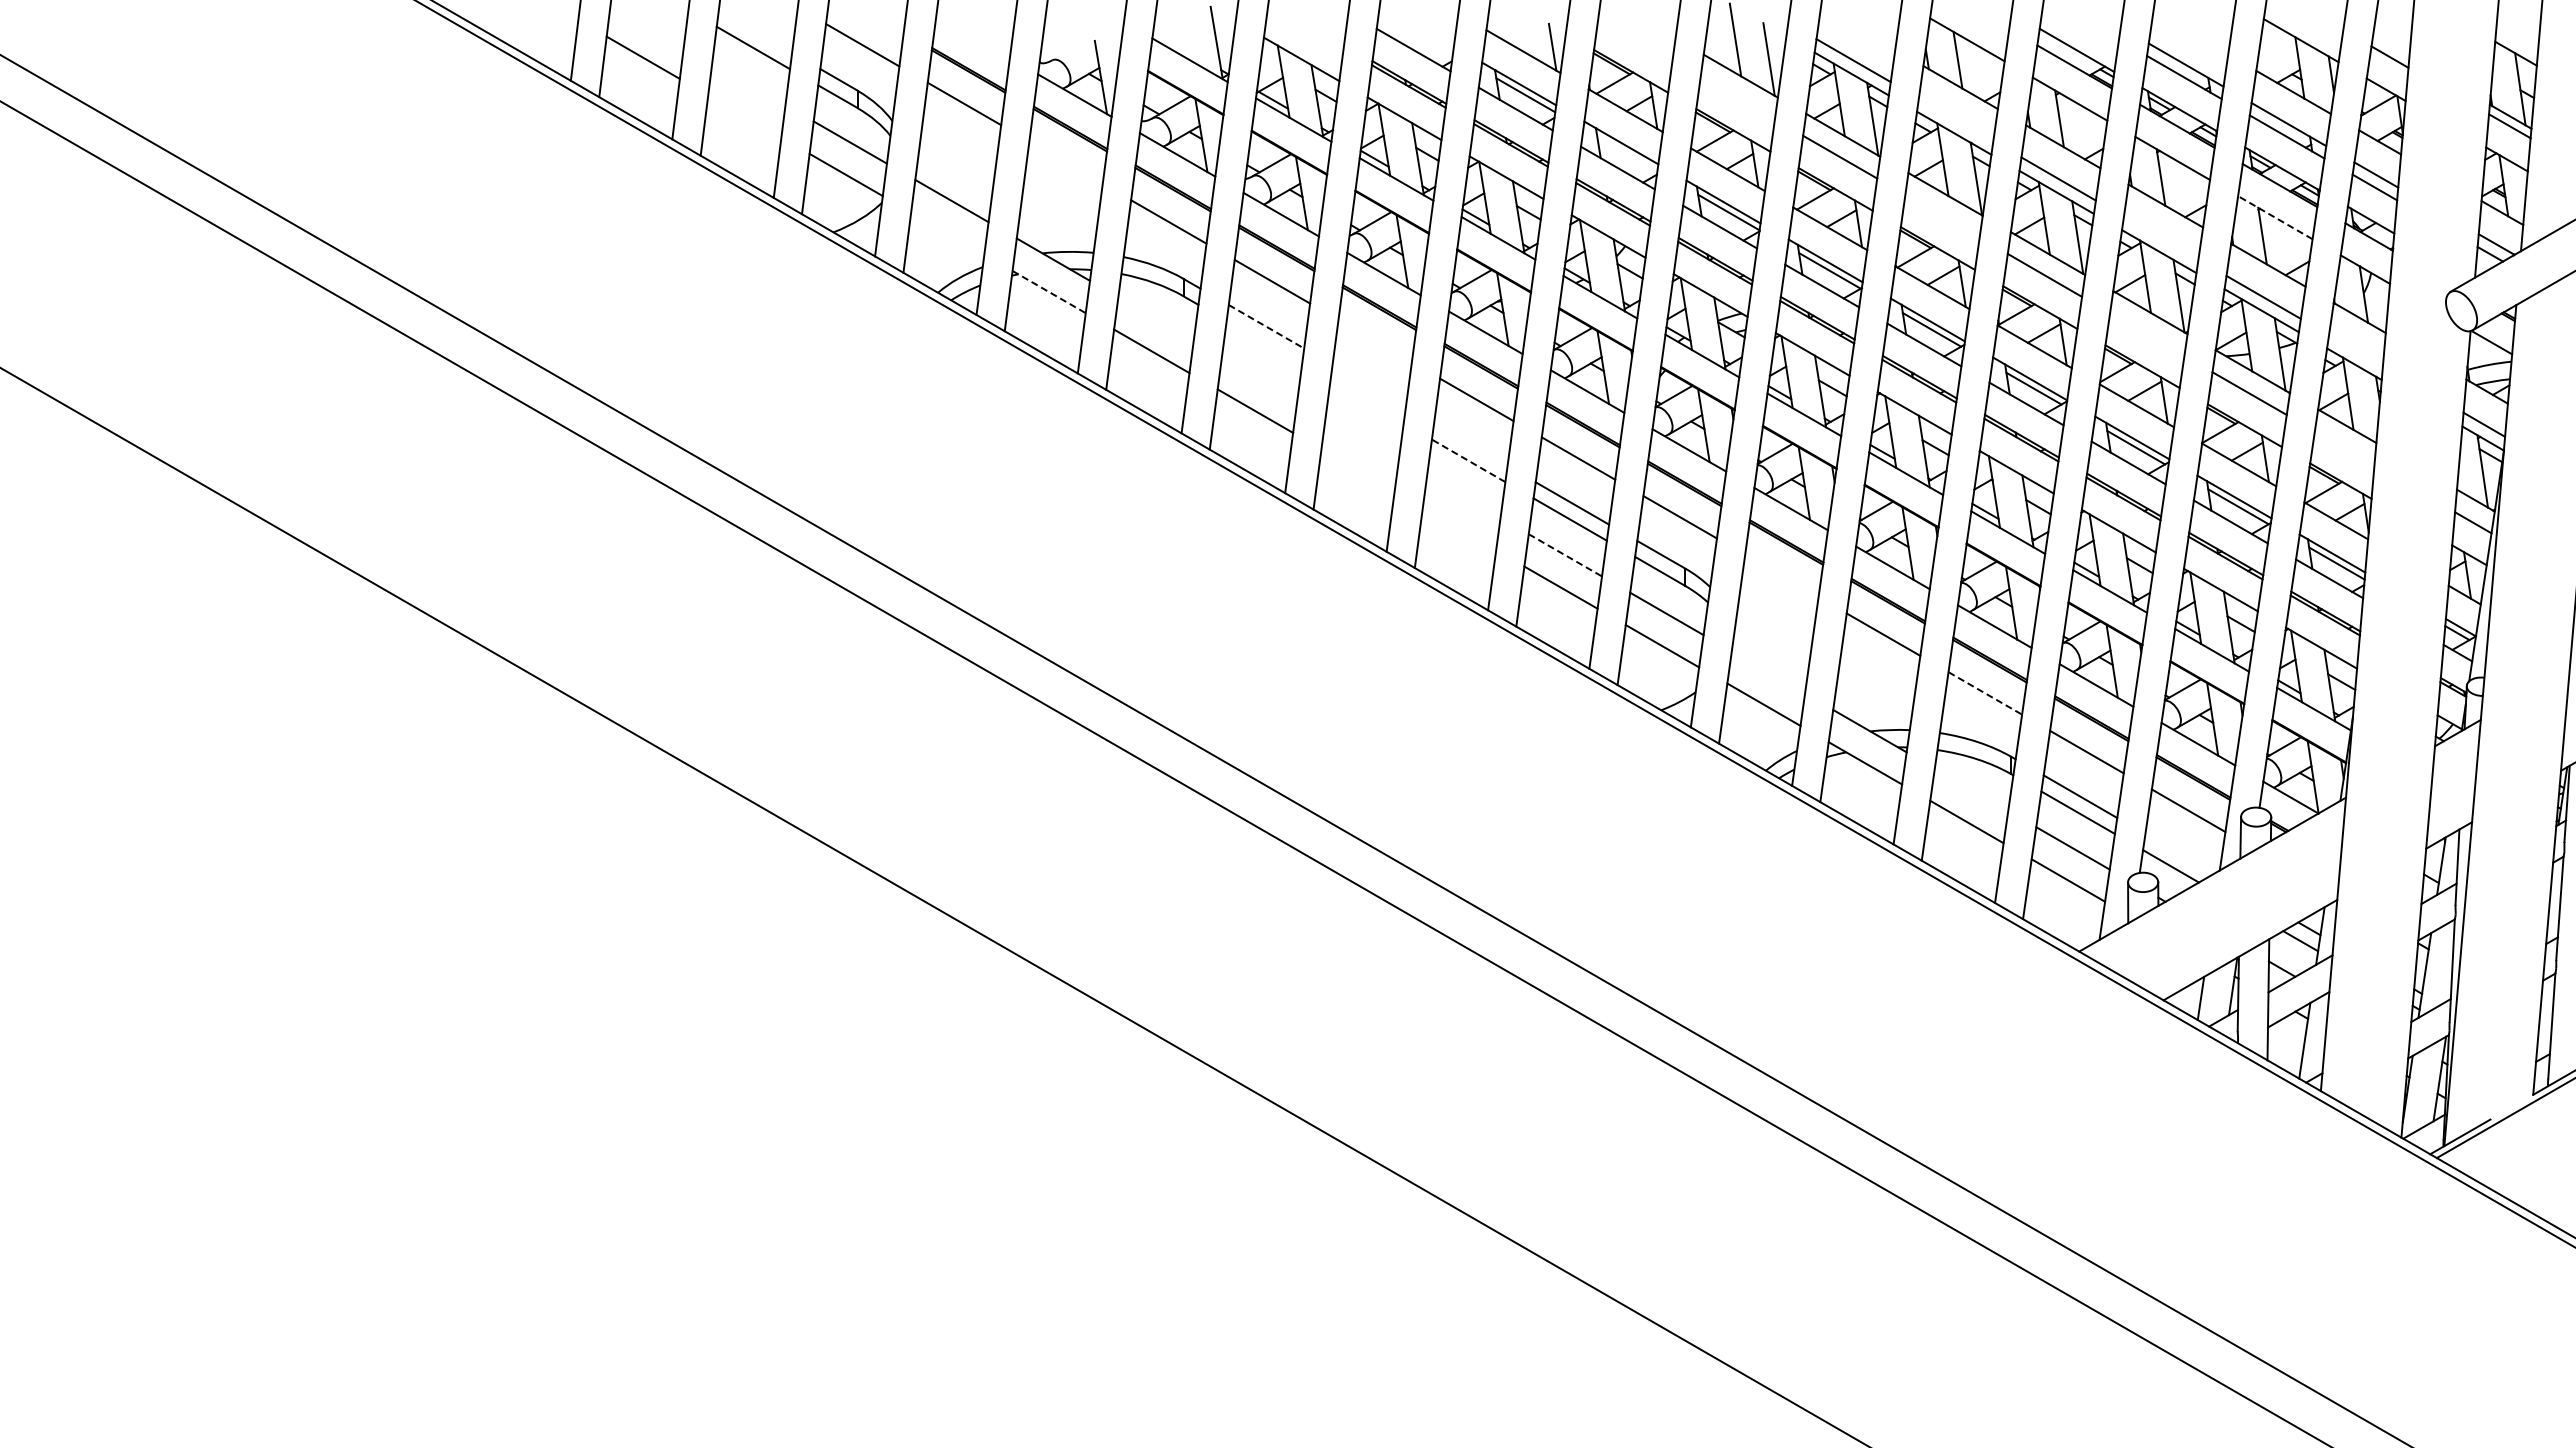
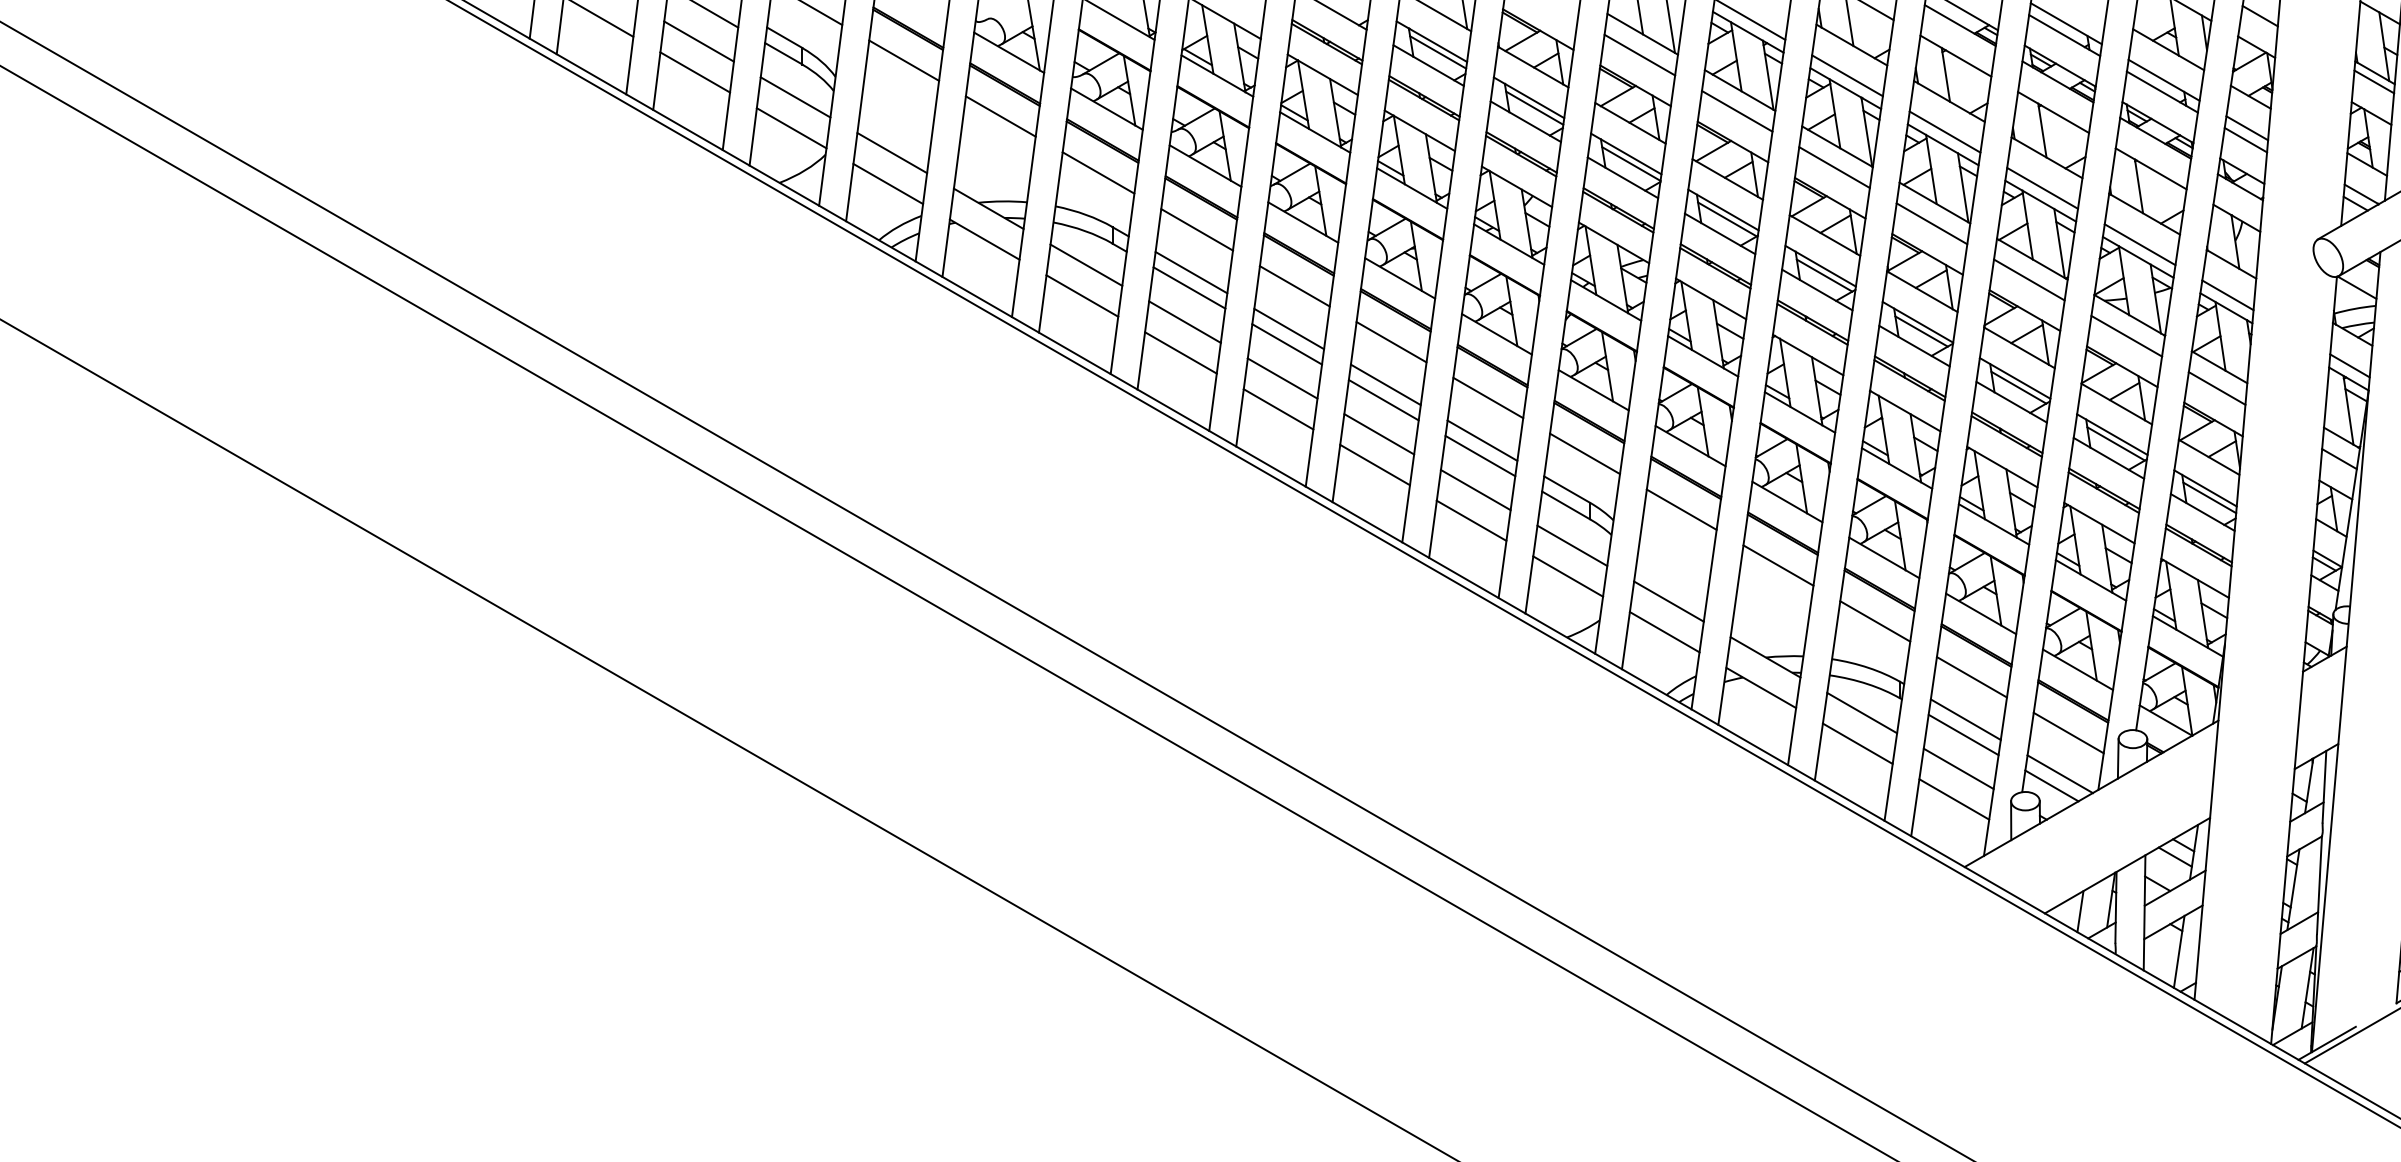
line: (748, 83) -> (698, 41), added
line: (1737, 97) -> (1639, 54), added
line: (744, 116) -> (694, 72), added
line: (1955, 119) -> (1846, 75), added
line: (1627, 153) -> (1534, 107), added
line: (1065, 162) -> (1000, 116), added
line: (1942, 215) -> (1834, 166), added
line: (2274, 217) -> (2150, 168), dashed -> solid
line: (947, 233) -> (888, 183), added
line: (2161, 237) -> (2042, 187), added
line: (1049, 292) -> (985, 240), dashed -> solid
line: (1155, 318) -> (1085, 264), added
line: (1266, 326) -> (1191, 272), dashed -> solid
line: (2147, 334) -> (2029, 280), added
line: (1374, 340) -> (1294, 285), added
line: (1264, 342) -> (1189, 287), added
line: (2355, 350) -> (2227, 295), added
line: (1259, 378) -> (1184, 321), added
line: (1368, 385) -> (1288, 328), added
line: (1366, 401) -> (1286, 343), added
line: (1361, 437) -> (1281, 377), added
line: (1470, 444) -> (1385, 384), added
line: (2344, 448) -> (2216, 388), added
line: (1468, 460) -> (1383, 399), dashed -> solid
line: (1357, 470) -> (1278, 409), added
line: (1463, 496) -> (1378, 434), added
line: (1459, 528) -> (1375, 464), added
line: (1565, 555) -> (1475, 490), dashed -> solid
line: (1781, 575) -> (1681, 509), added
line: (1768, 672) -> (1669, 601), added
line: (1985, 693) -> (1875, 621), dashed -> solid
line: (1971, 789) -> (1862, 712), added
line: (2179, 853) -> (2060, 773), added

